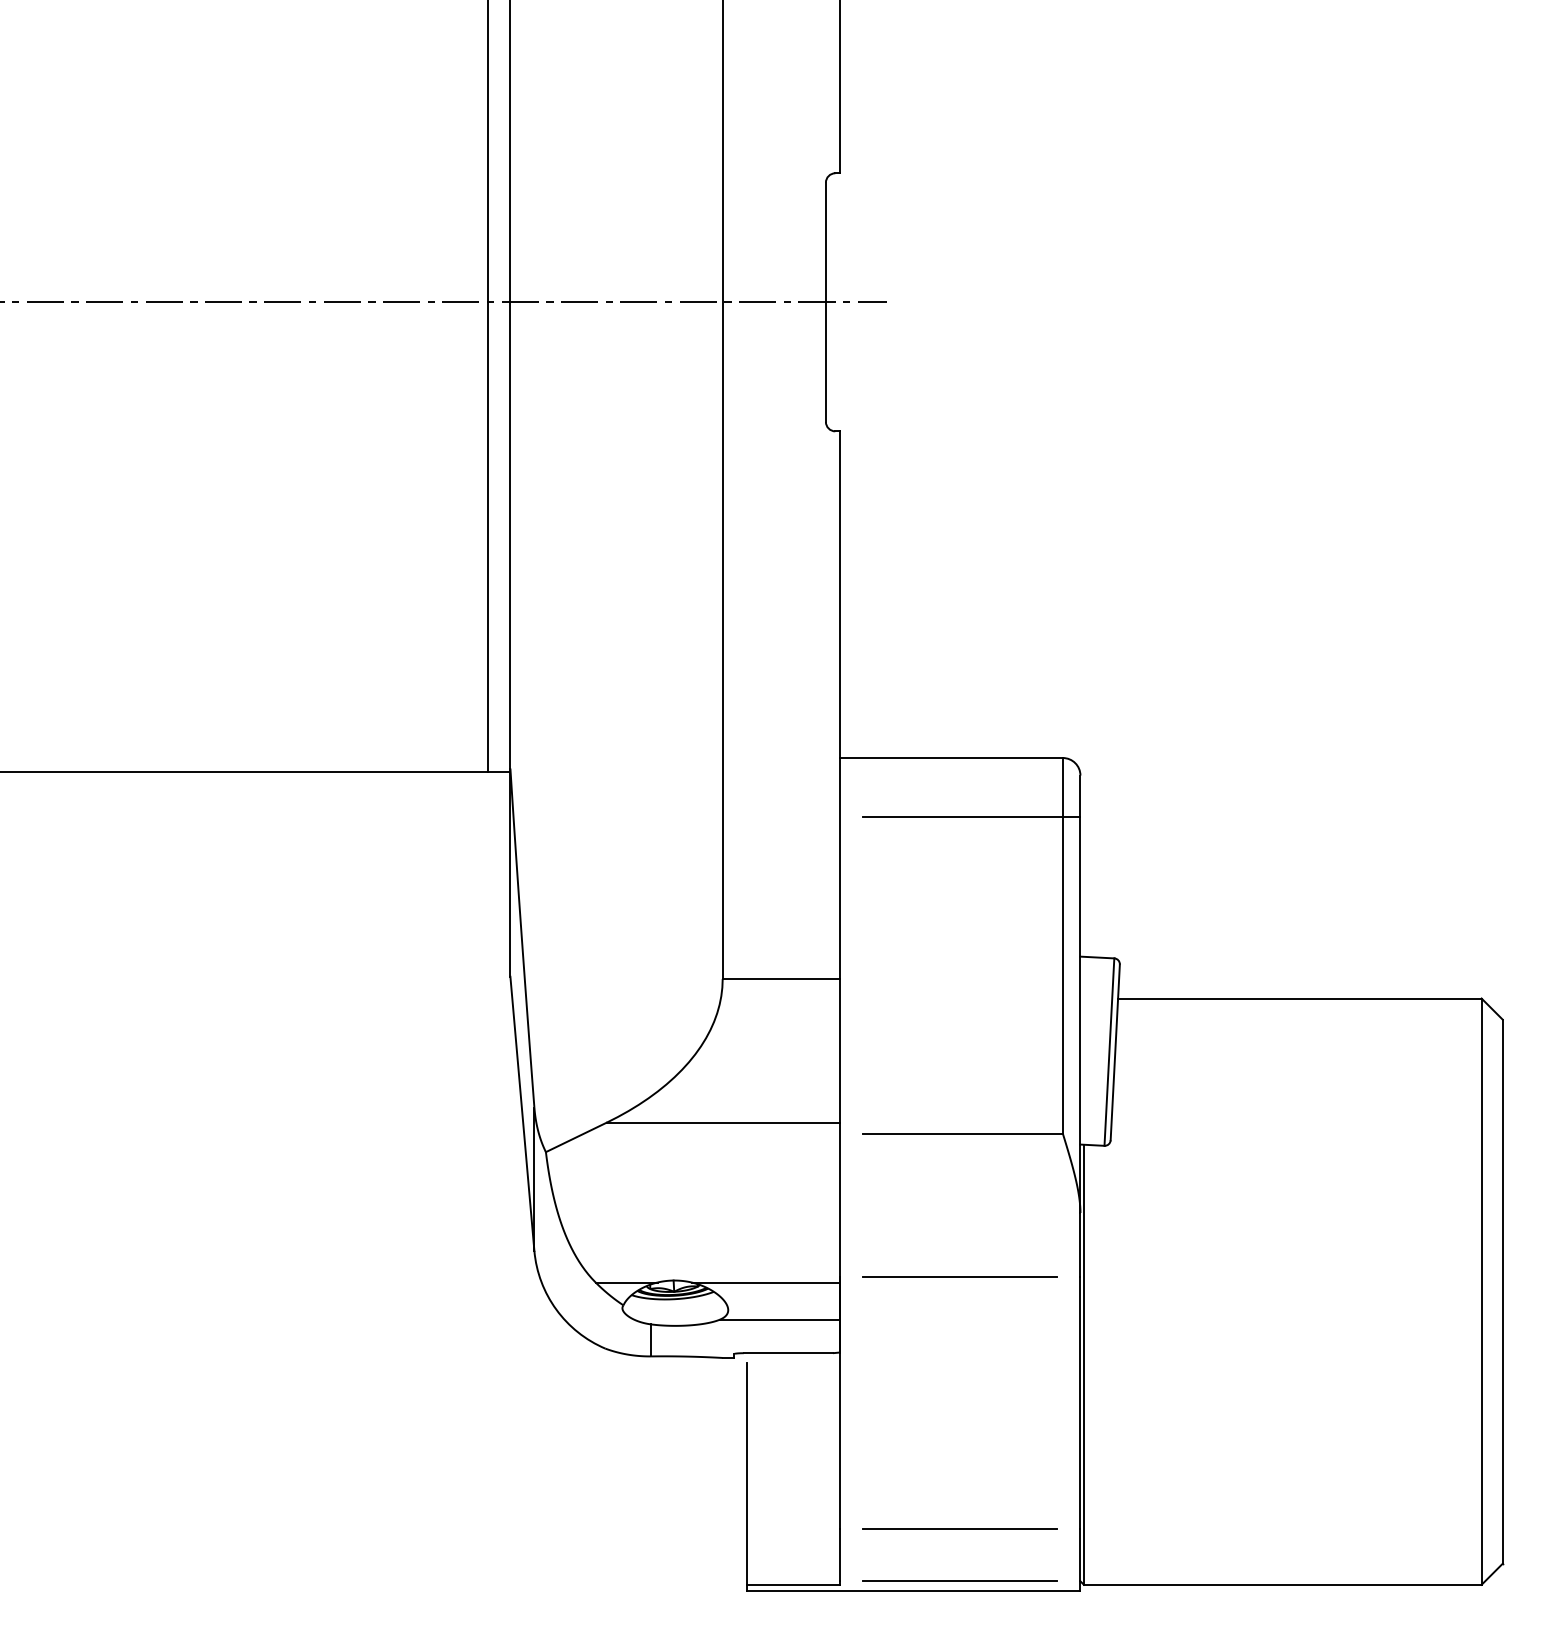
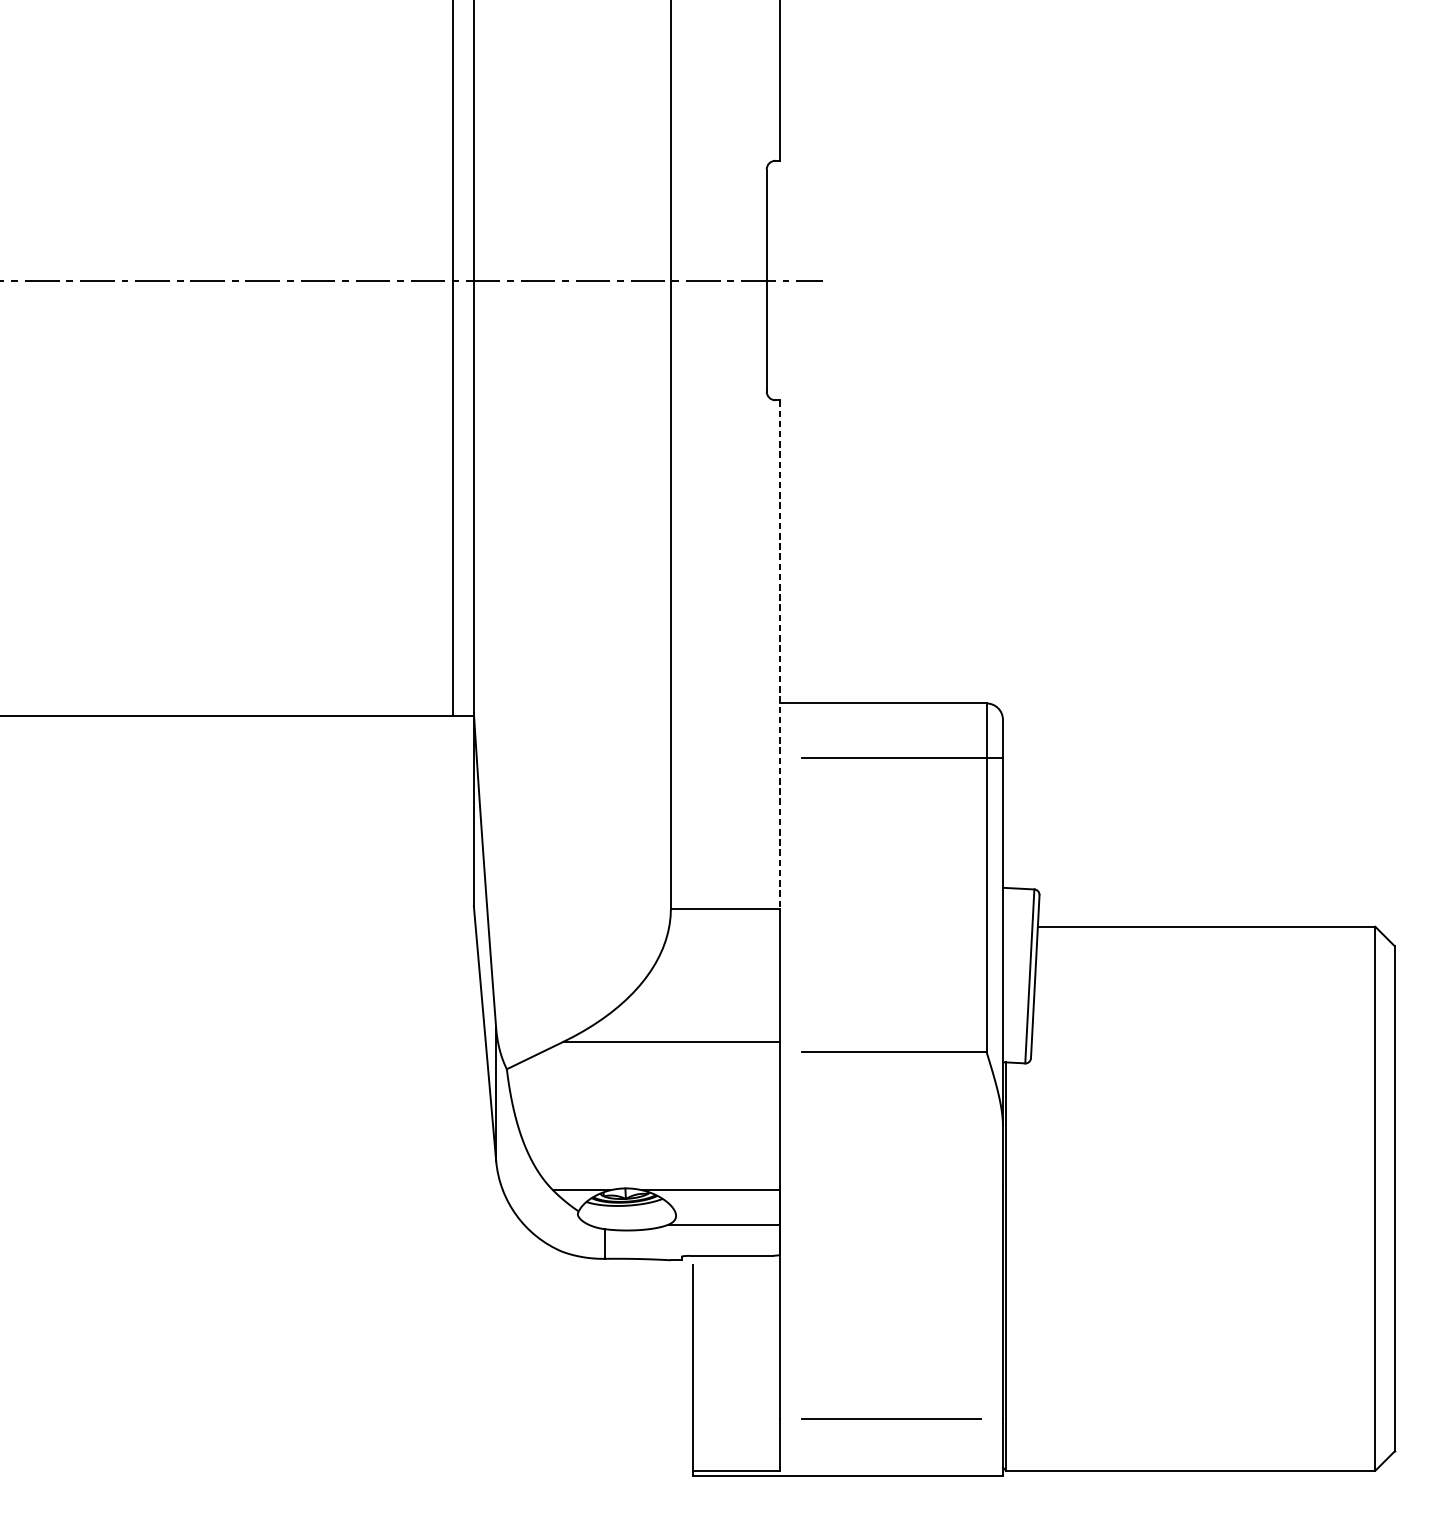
line: (840, 705) -> (780, 654), solid -> dashed
line: (960, 1277) -> (891, 1185), removed
line: (960, 1581) -> (891, 1467), removed

